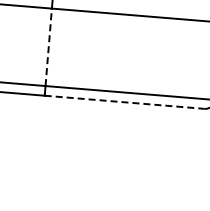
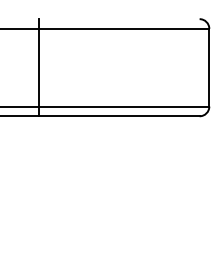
line: (48, 47) -> (39, 67), dashed -> solid
line: (124, 102) -> (119, 116), dashed -> solid

